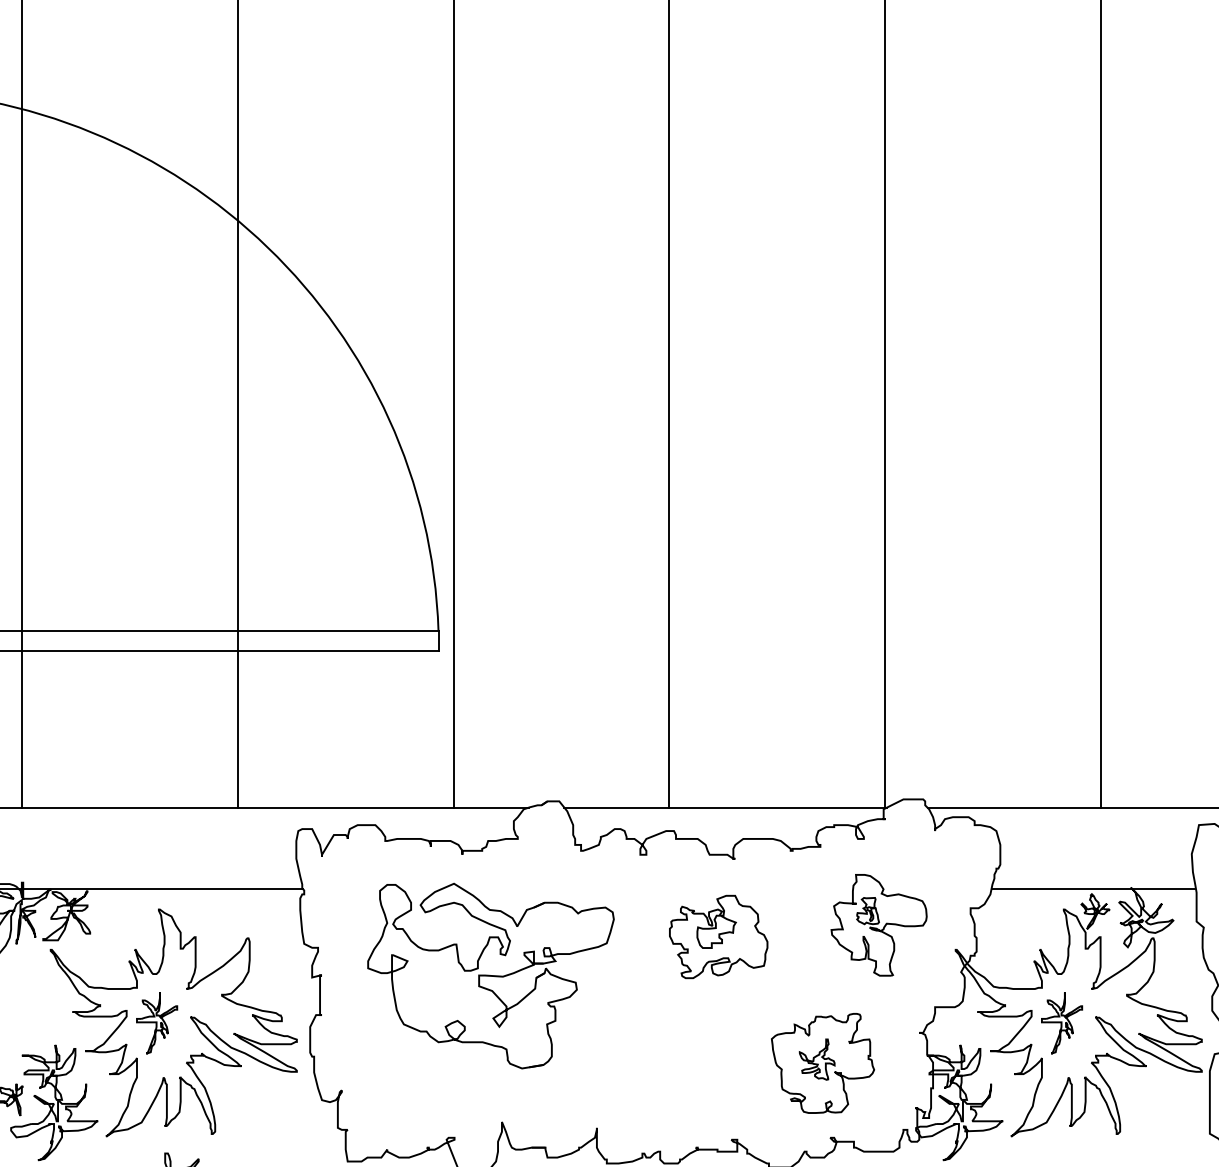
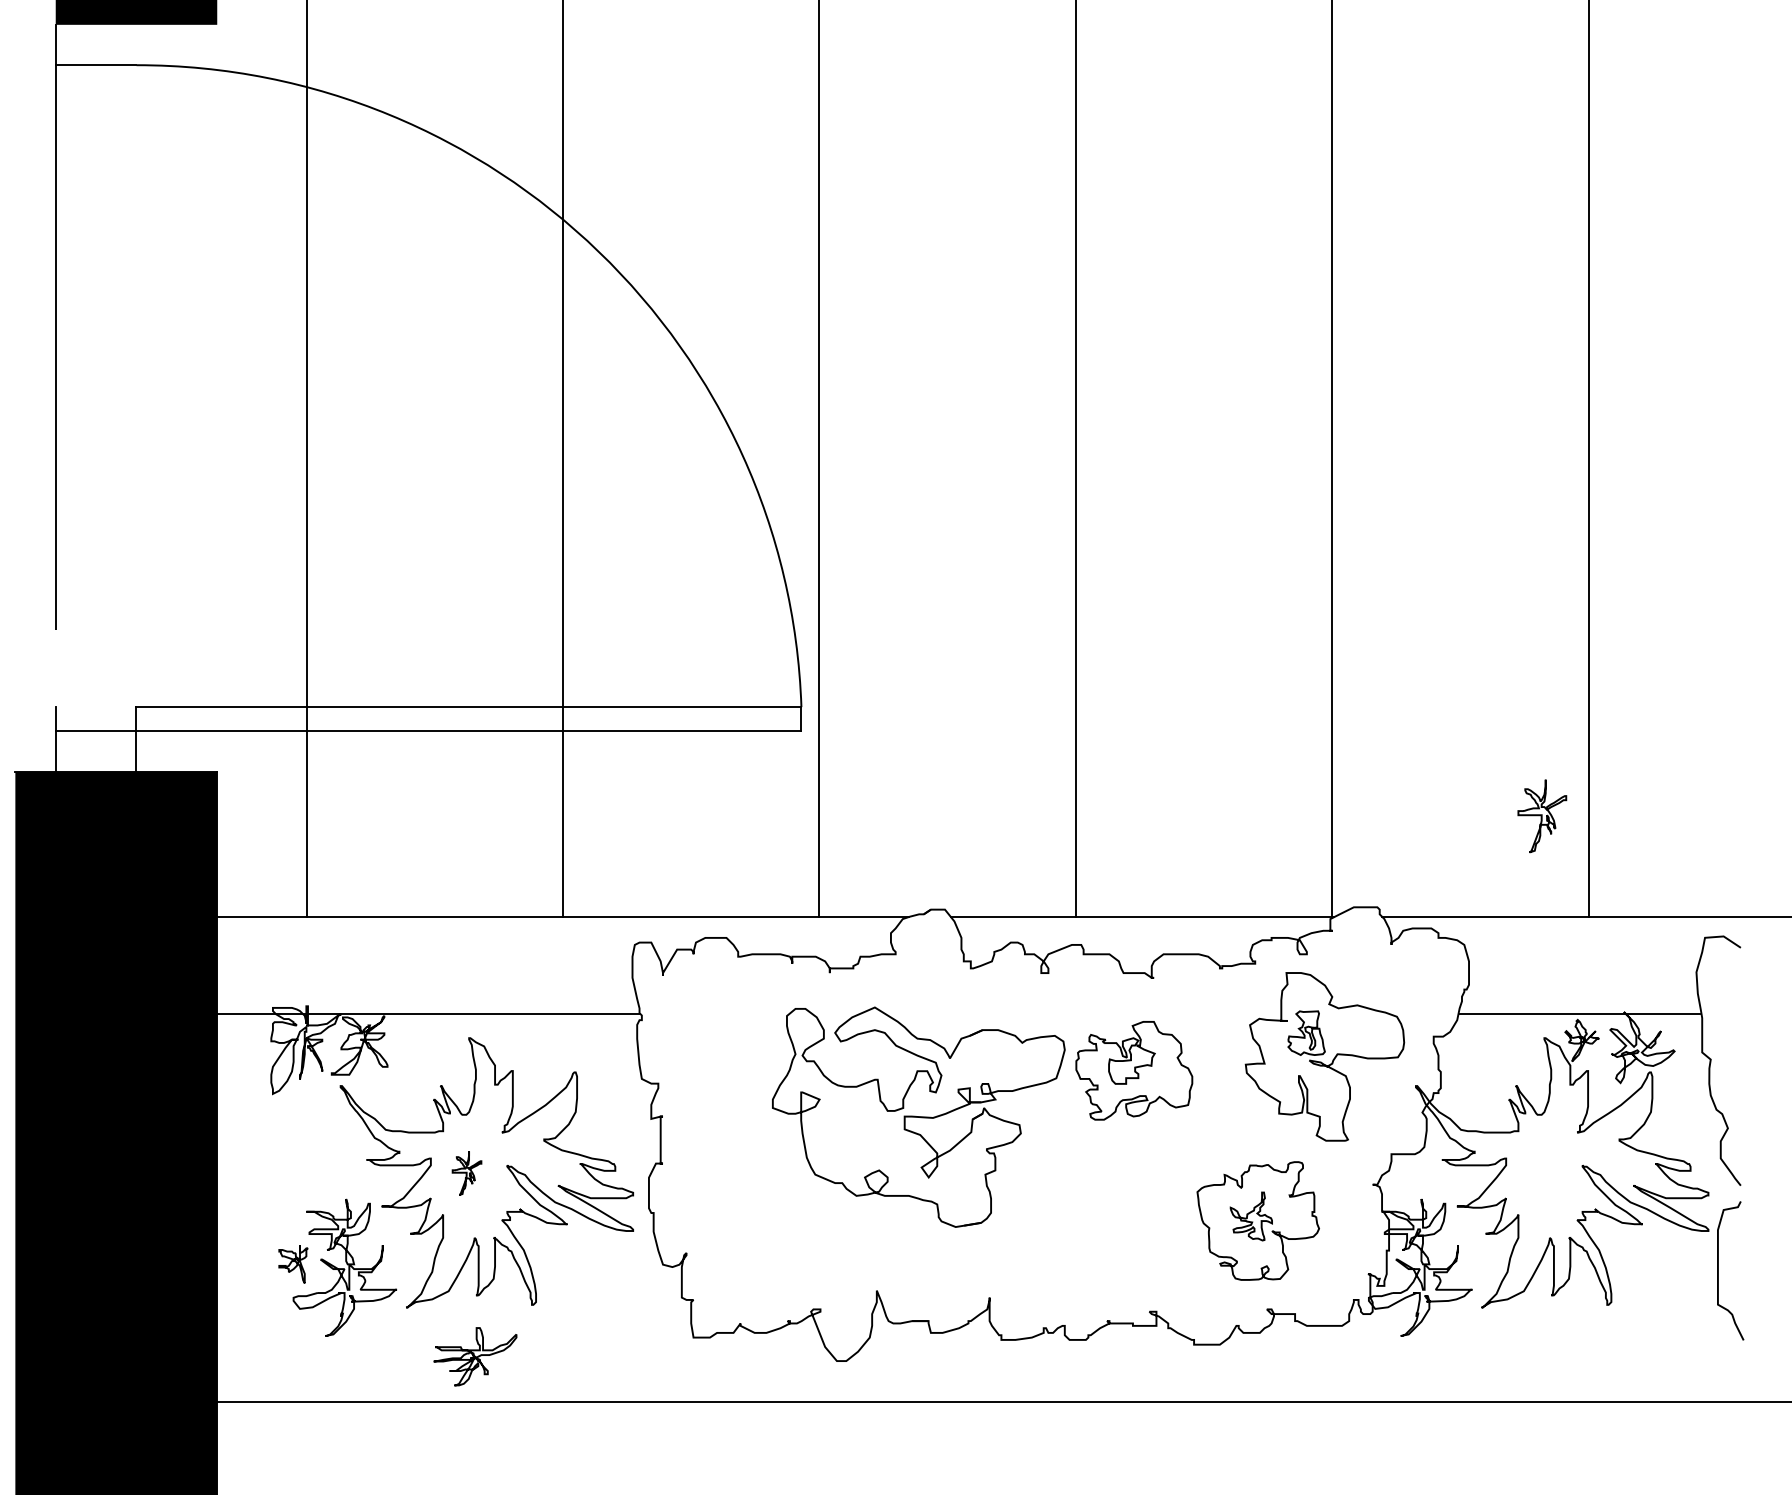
part: (878, 924) -> (1324, 1056), size x1.4
part: (490, 975) -> (918, 1116), moved
part: (156, 1023) -> (466, 1173), size x0.6
part: (1062, 1023) -> (1542, 816), moved

